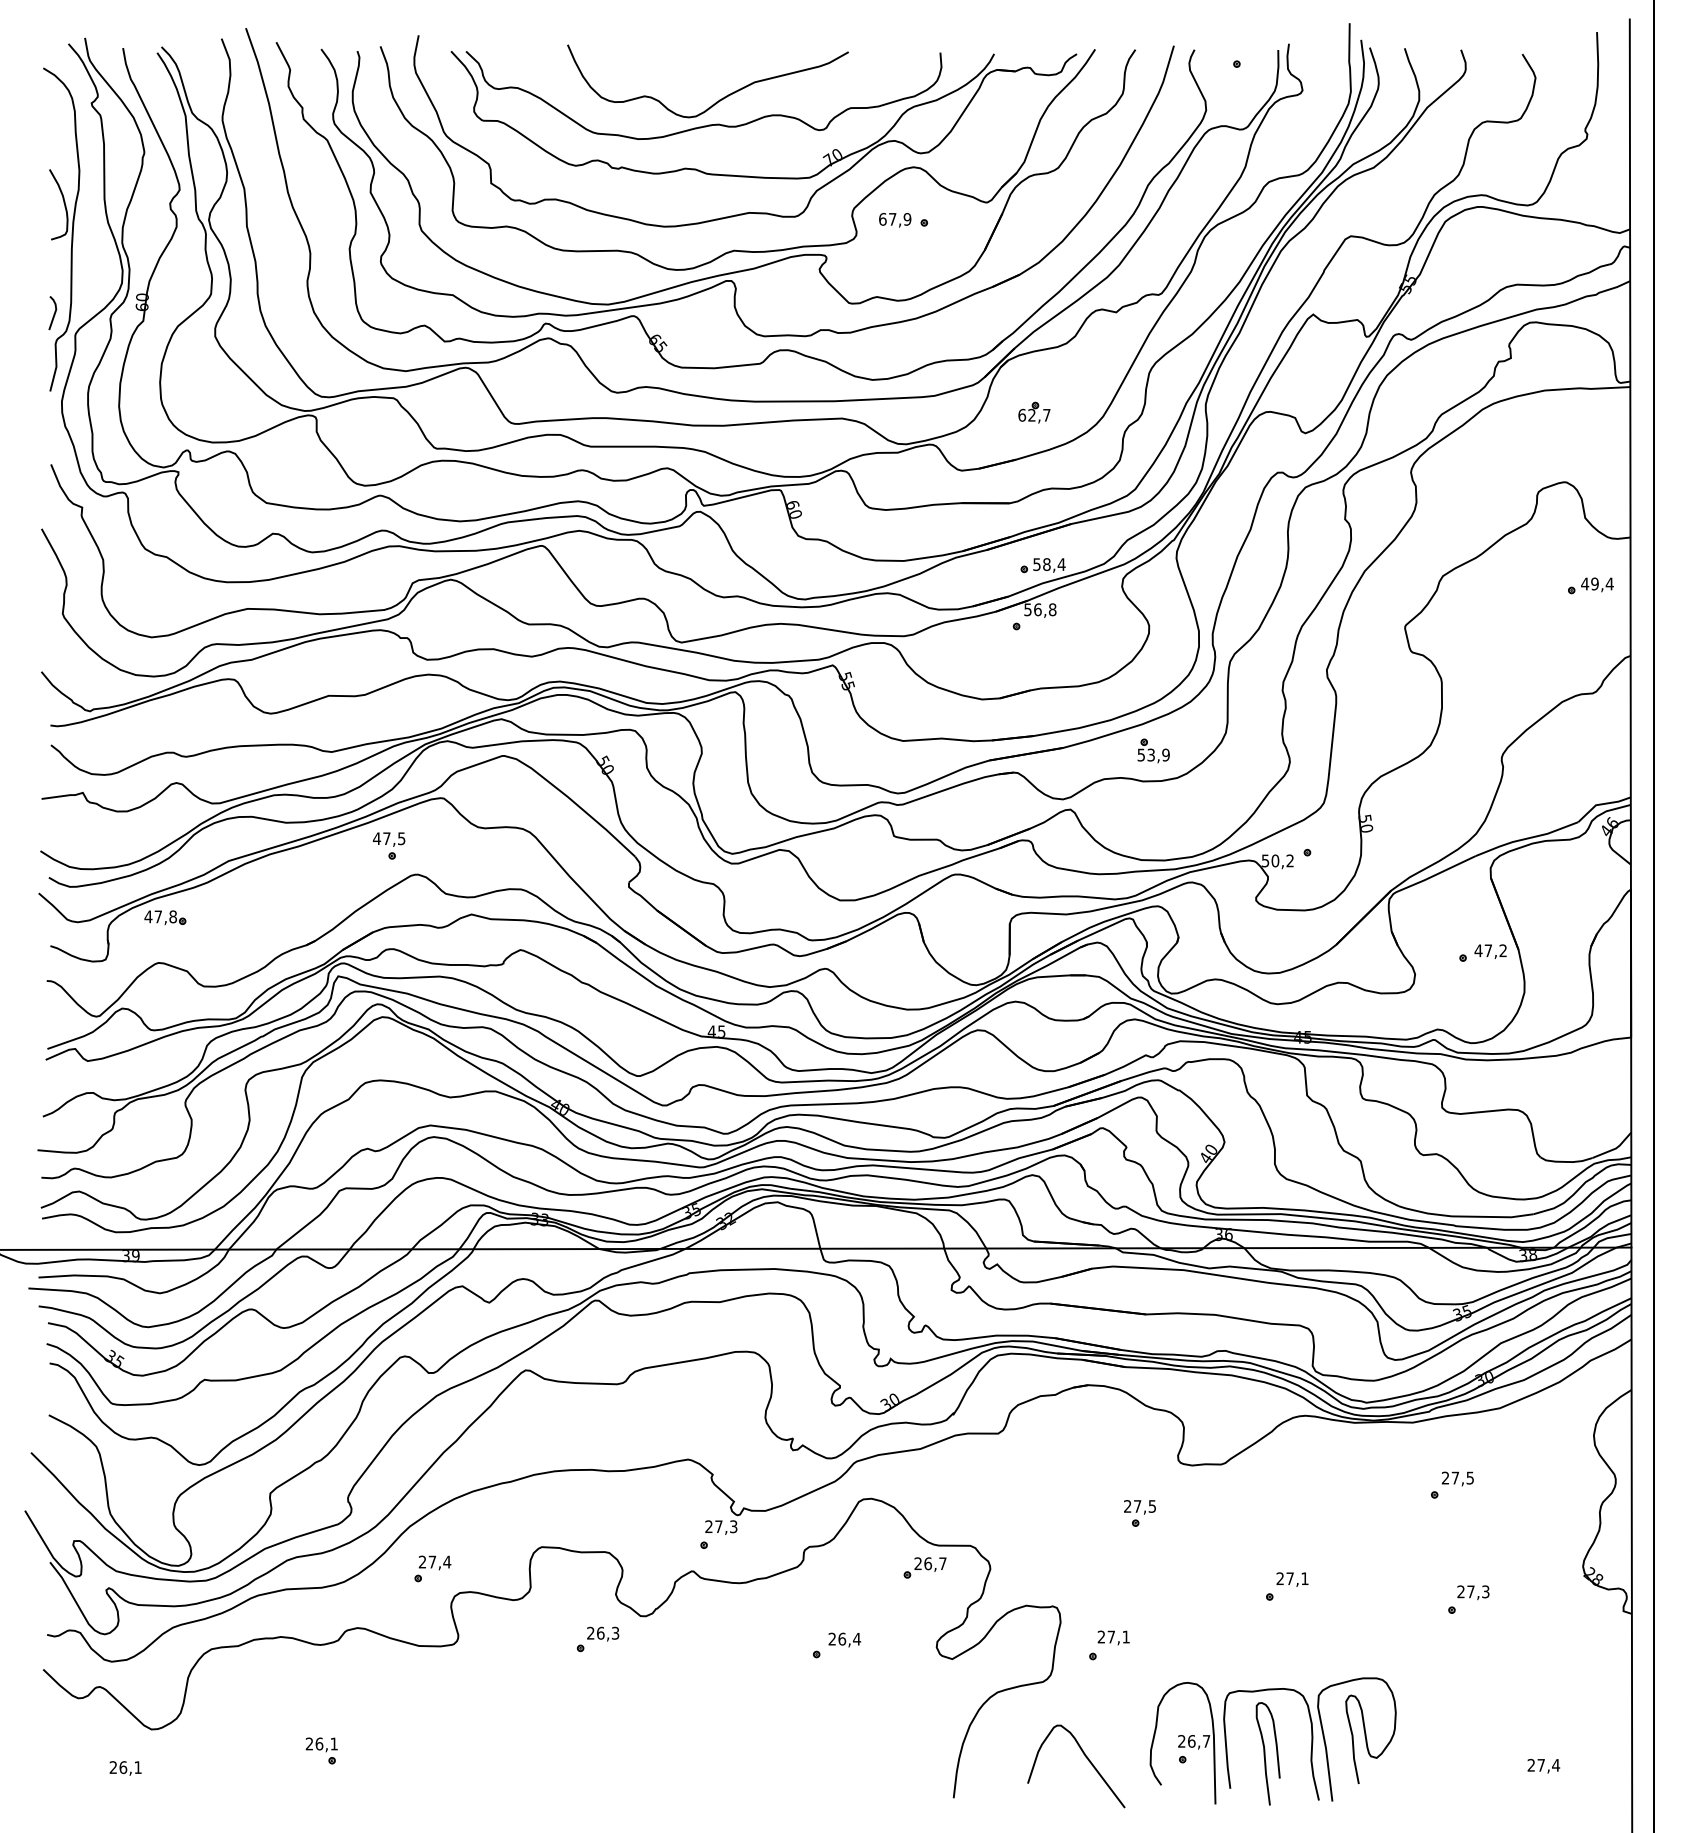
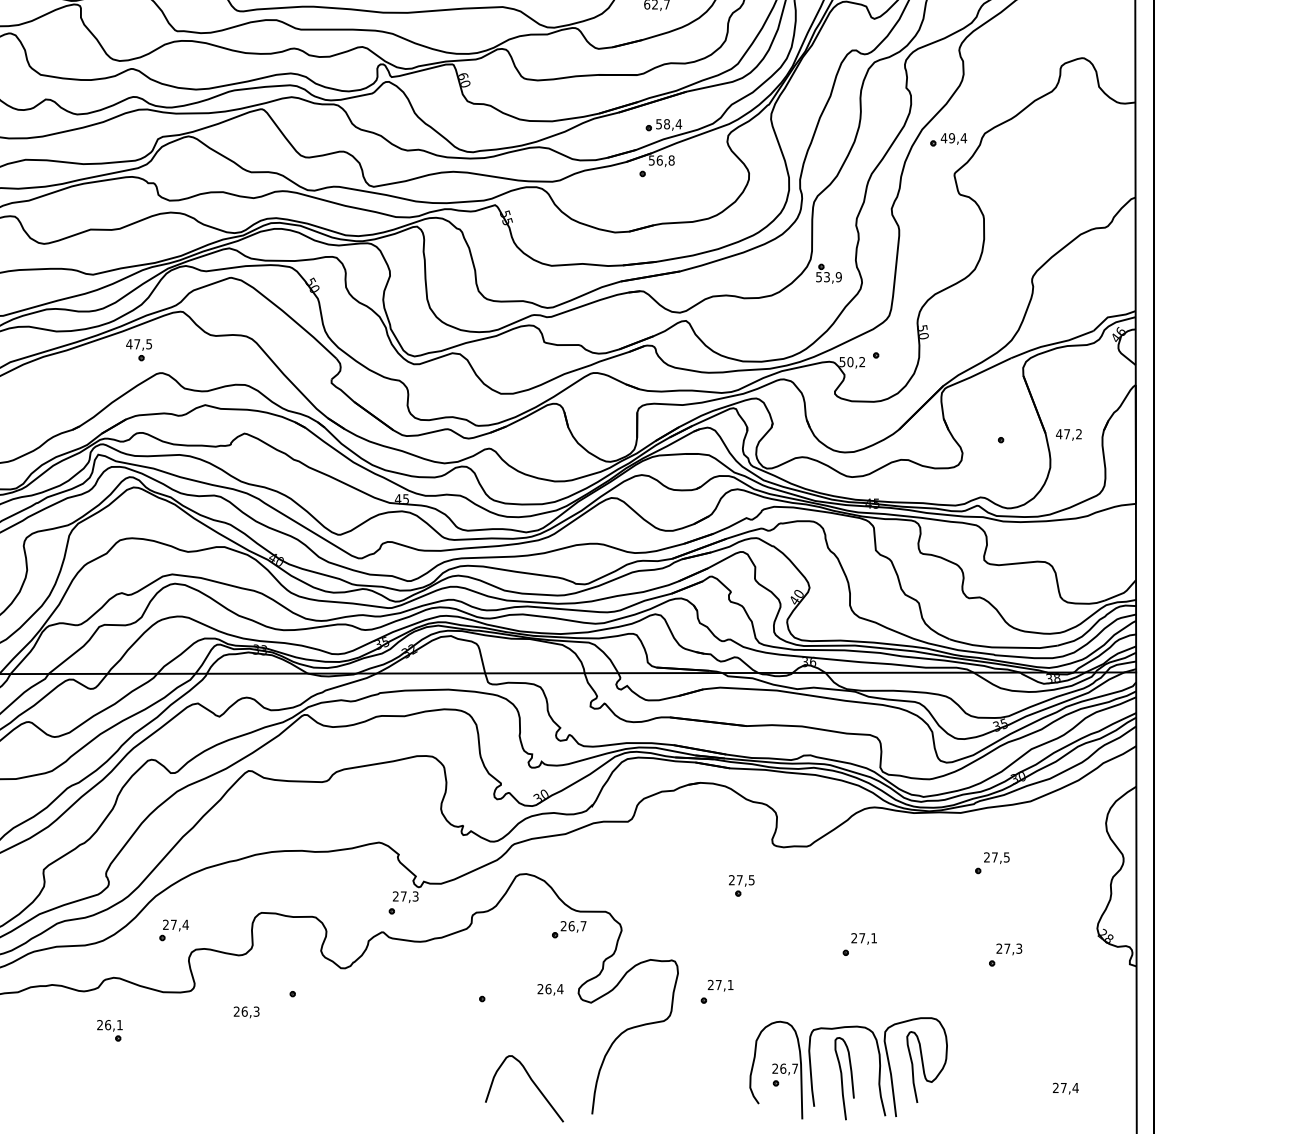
part: (1590, 585) -> (948, 139), moved
part: (1153, 750) -> (828, 273), moved
text: (1490, 951) -> (1068, 434), moved
text: (603, 1633) -> (246, 1011), moved
text: (844, 1639) -> (550, 989), moved
part: (321, 1750) -> (109, 1030), moved
curve: (1085, 1757) -> (531, 1081), moved

